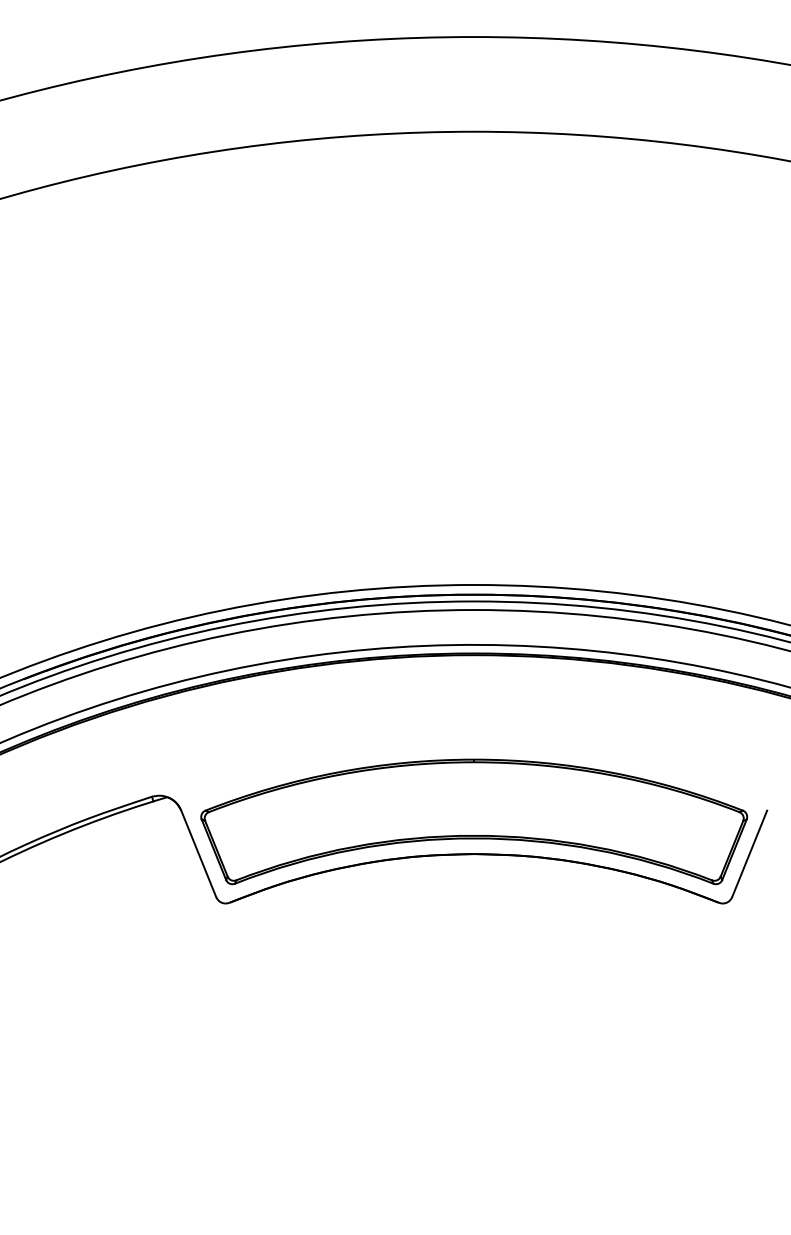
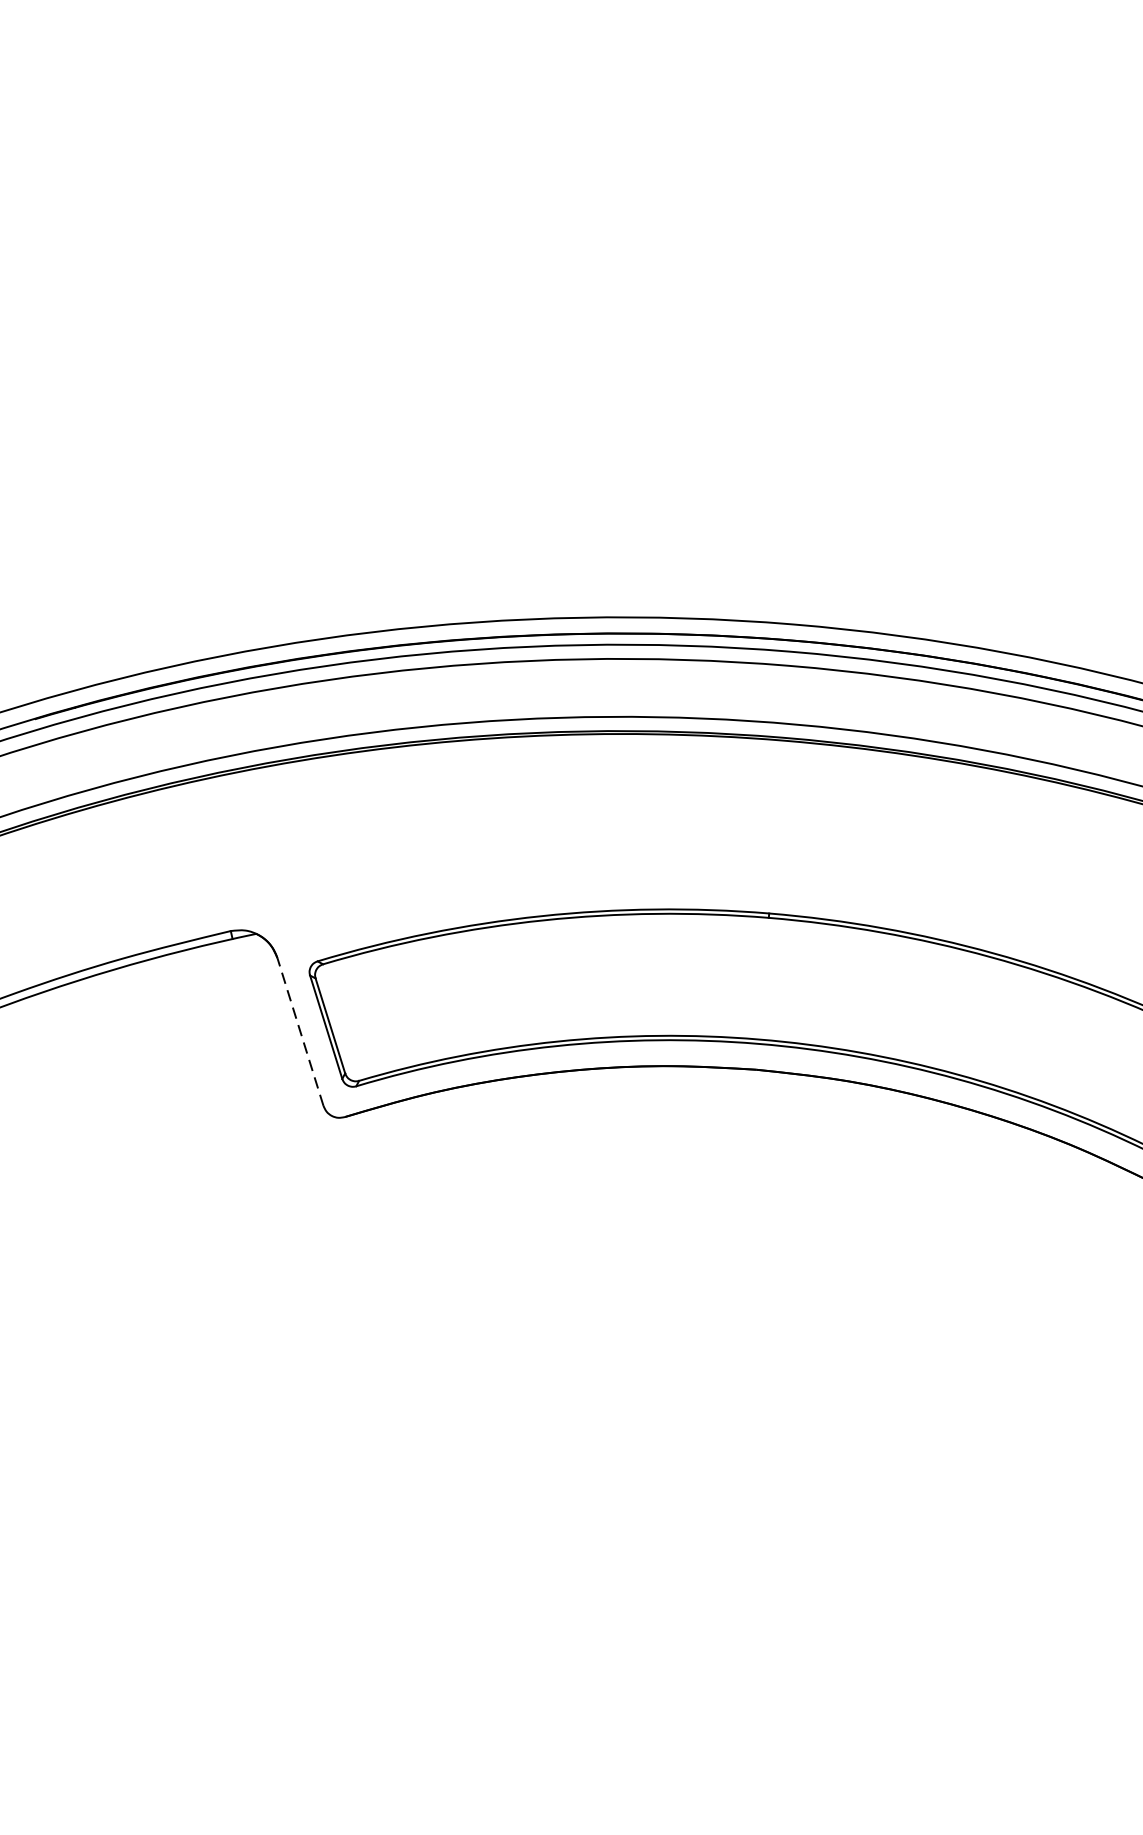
line: (198, 853) -> (300, 1031), solid -> dashed

